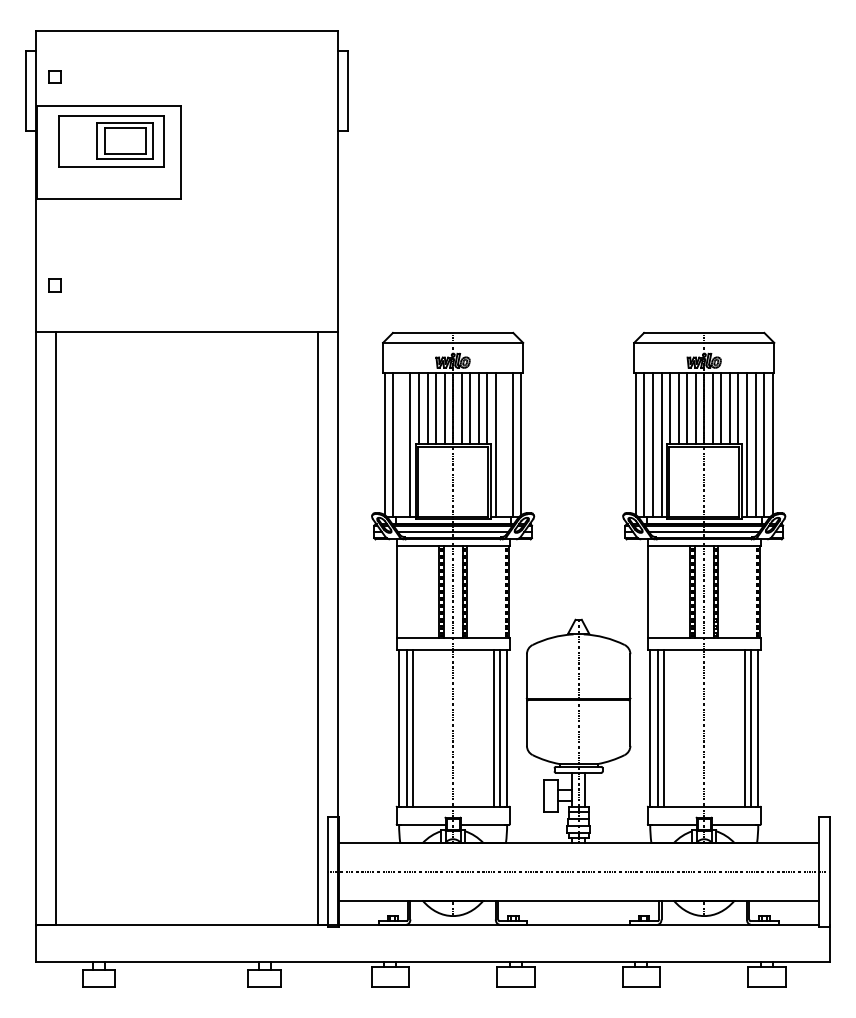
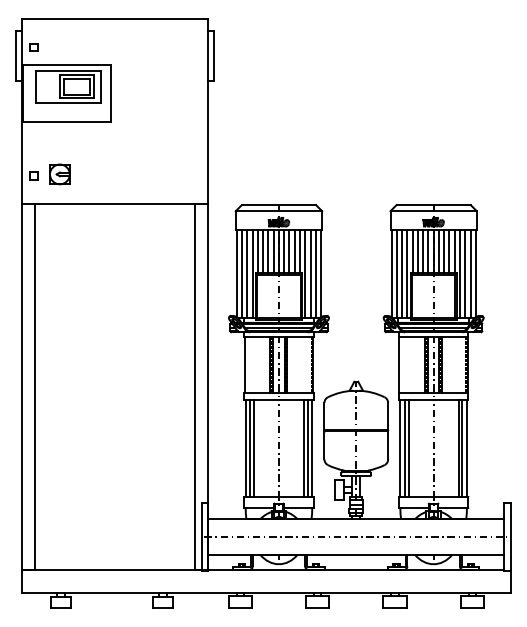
part: (96, 283) -> (59, 174), added
line: (402, 444) -> (247, 273), added
line: (504, 444) -> (310, 273), added

